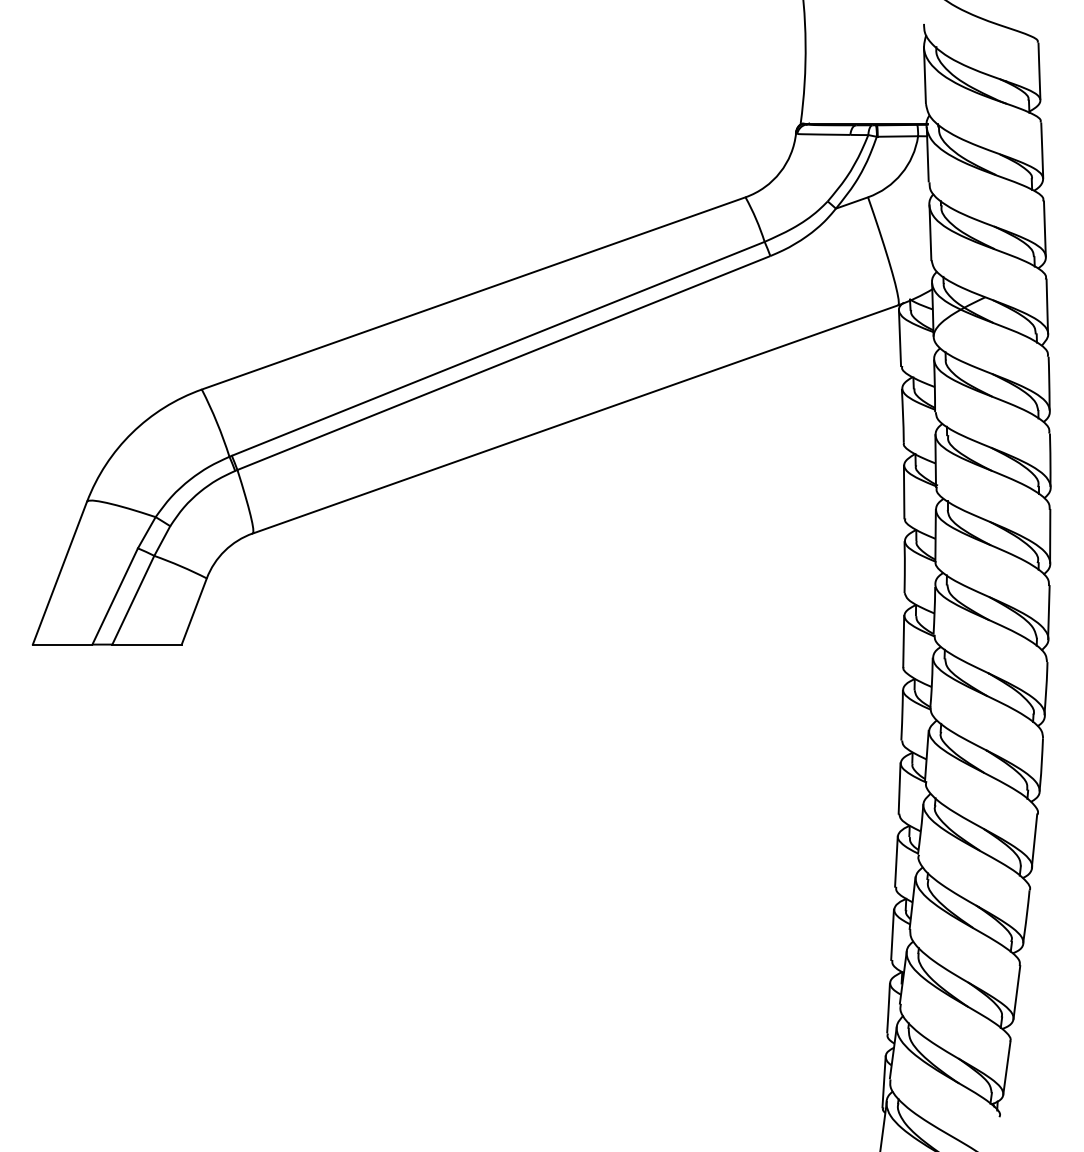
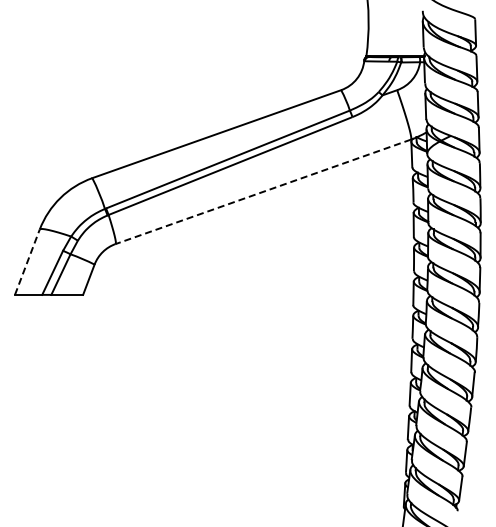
line: (575, 418) -> (263, 191), solid -> dashed
line: (60, 573) -> (27, 262), solid -> dashed

